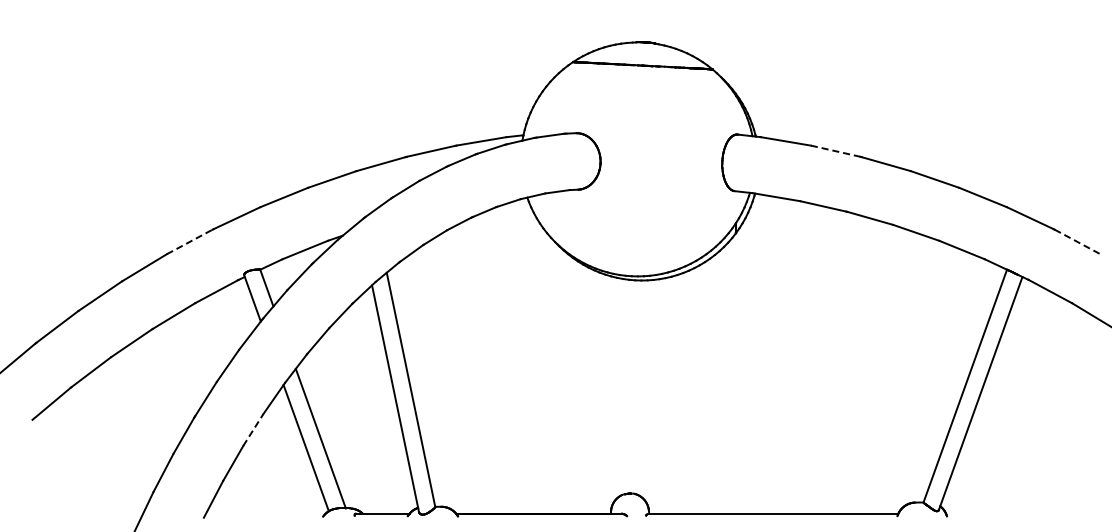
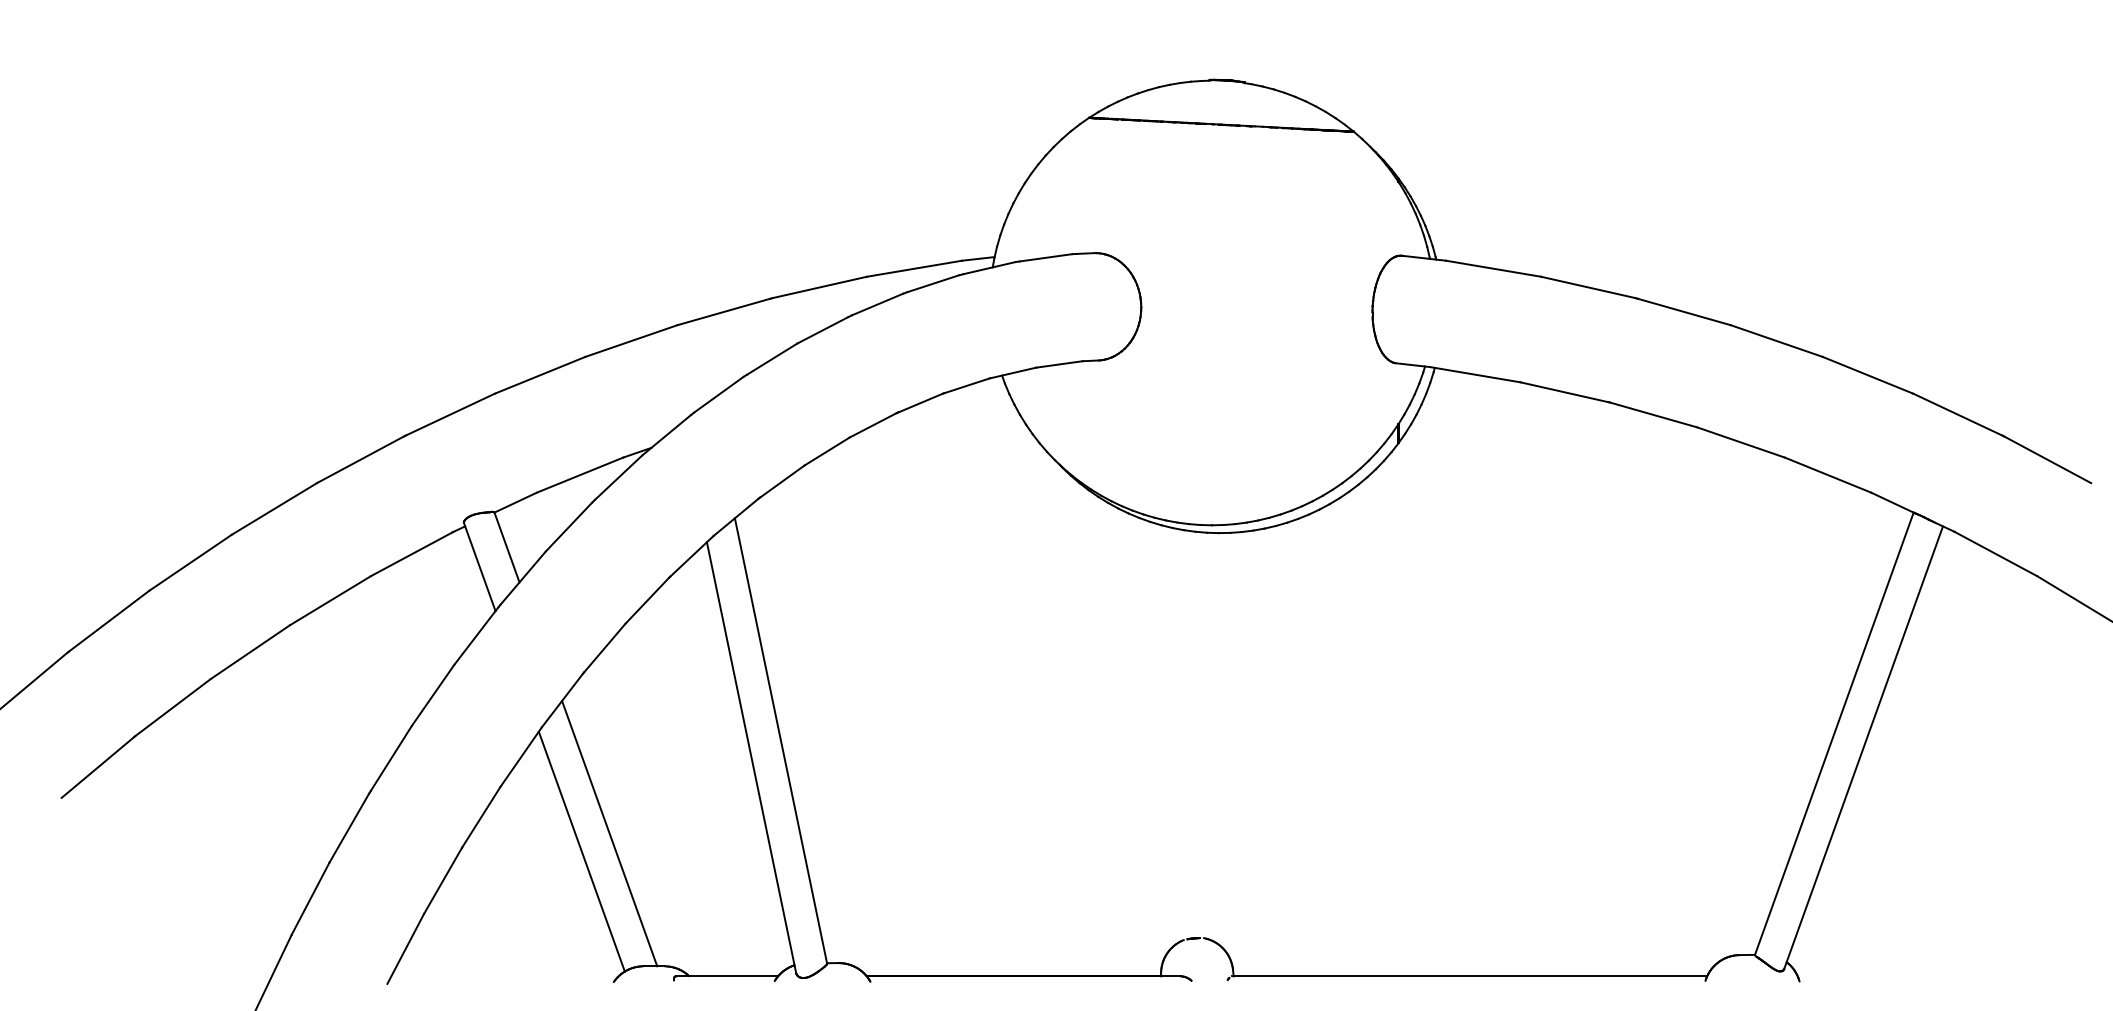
line: (836, 151) -> (1589, 287), dashed -> solid
line: (189, 241) -> (360, 458), dashed -> solid
line: (1077, 241) -> (2047, 458), dashed -> solid
line: (253, 430) -> (481, 818), dashed -> solid

